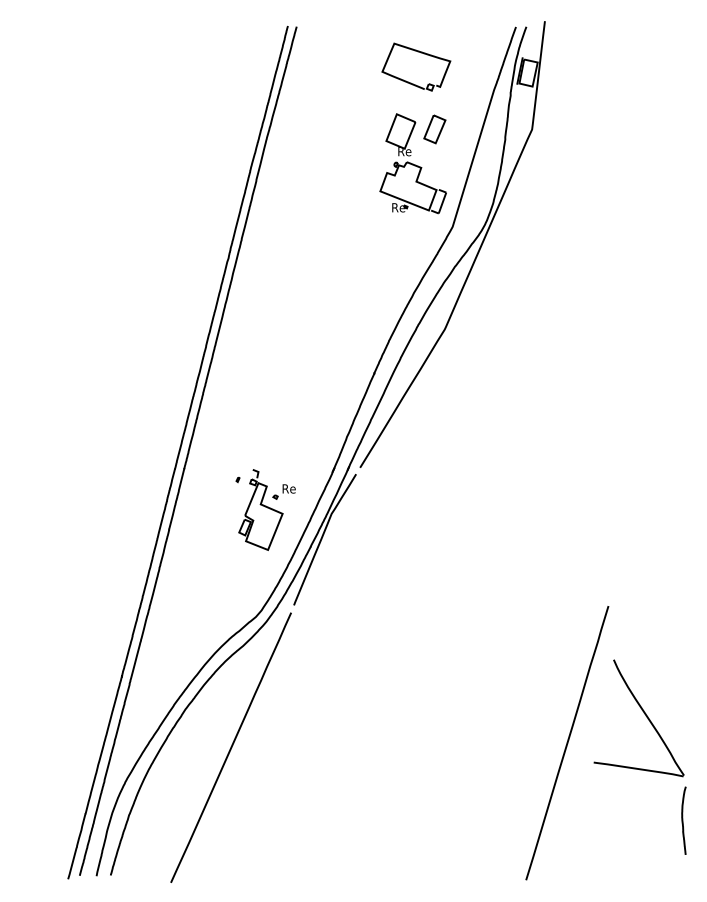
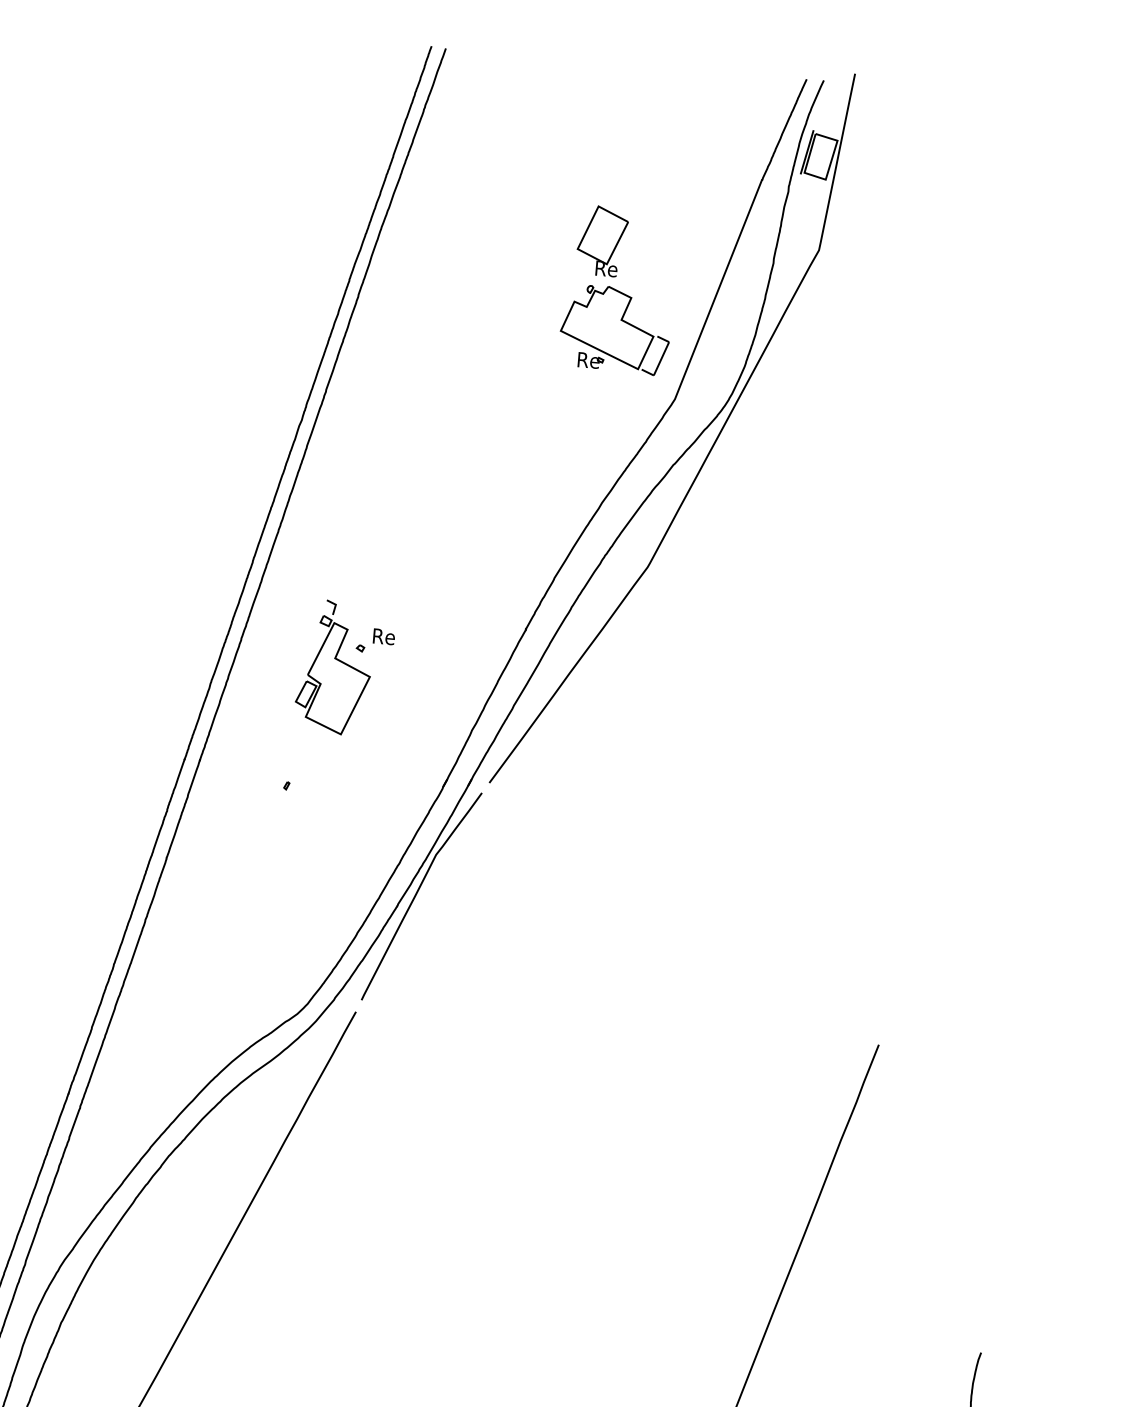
part: (421, 53) -> (647, 109), removed
part: (434, 129) -> (658, 236), removed
part: (266, 509) -> (343, 667), moved
part: (643, 713) -> (921, 1226), removed

